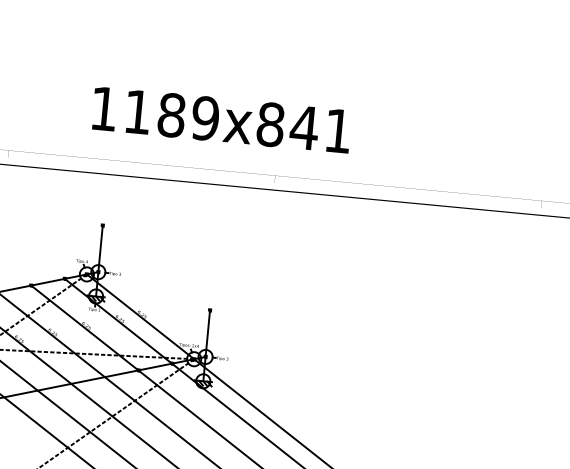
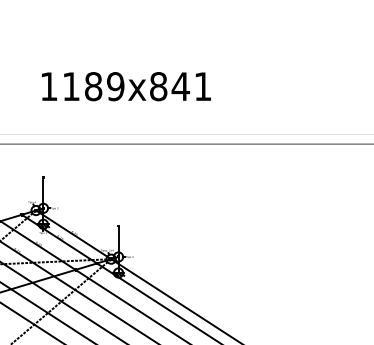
text: (221, 119) -> (126, 86), moved

